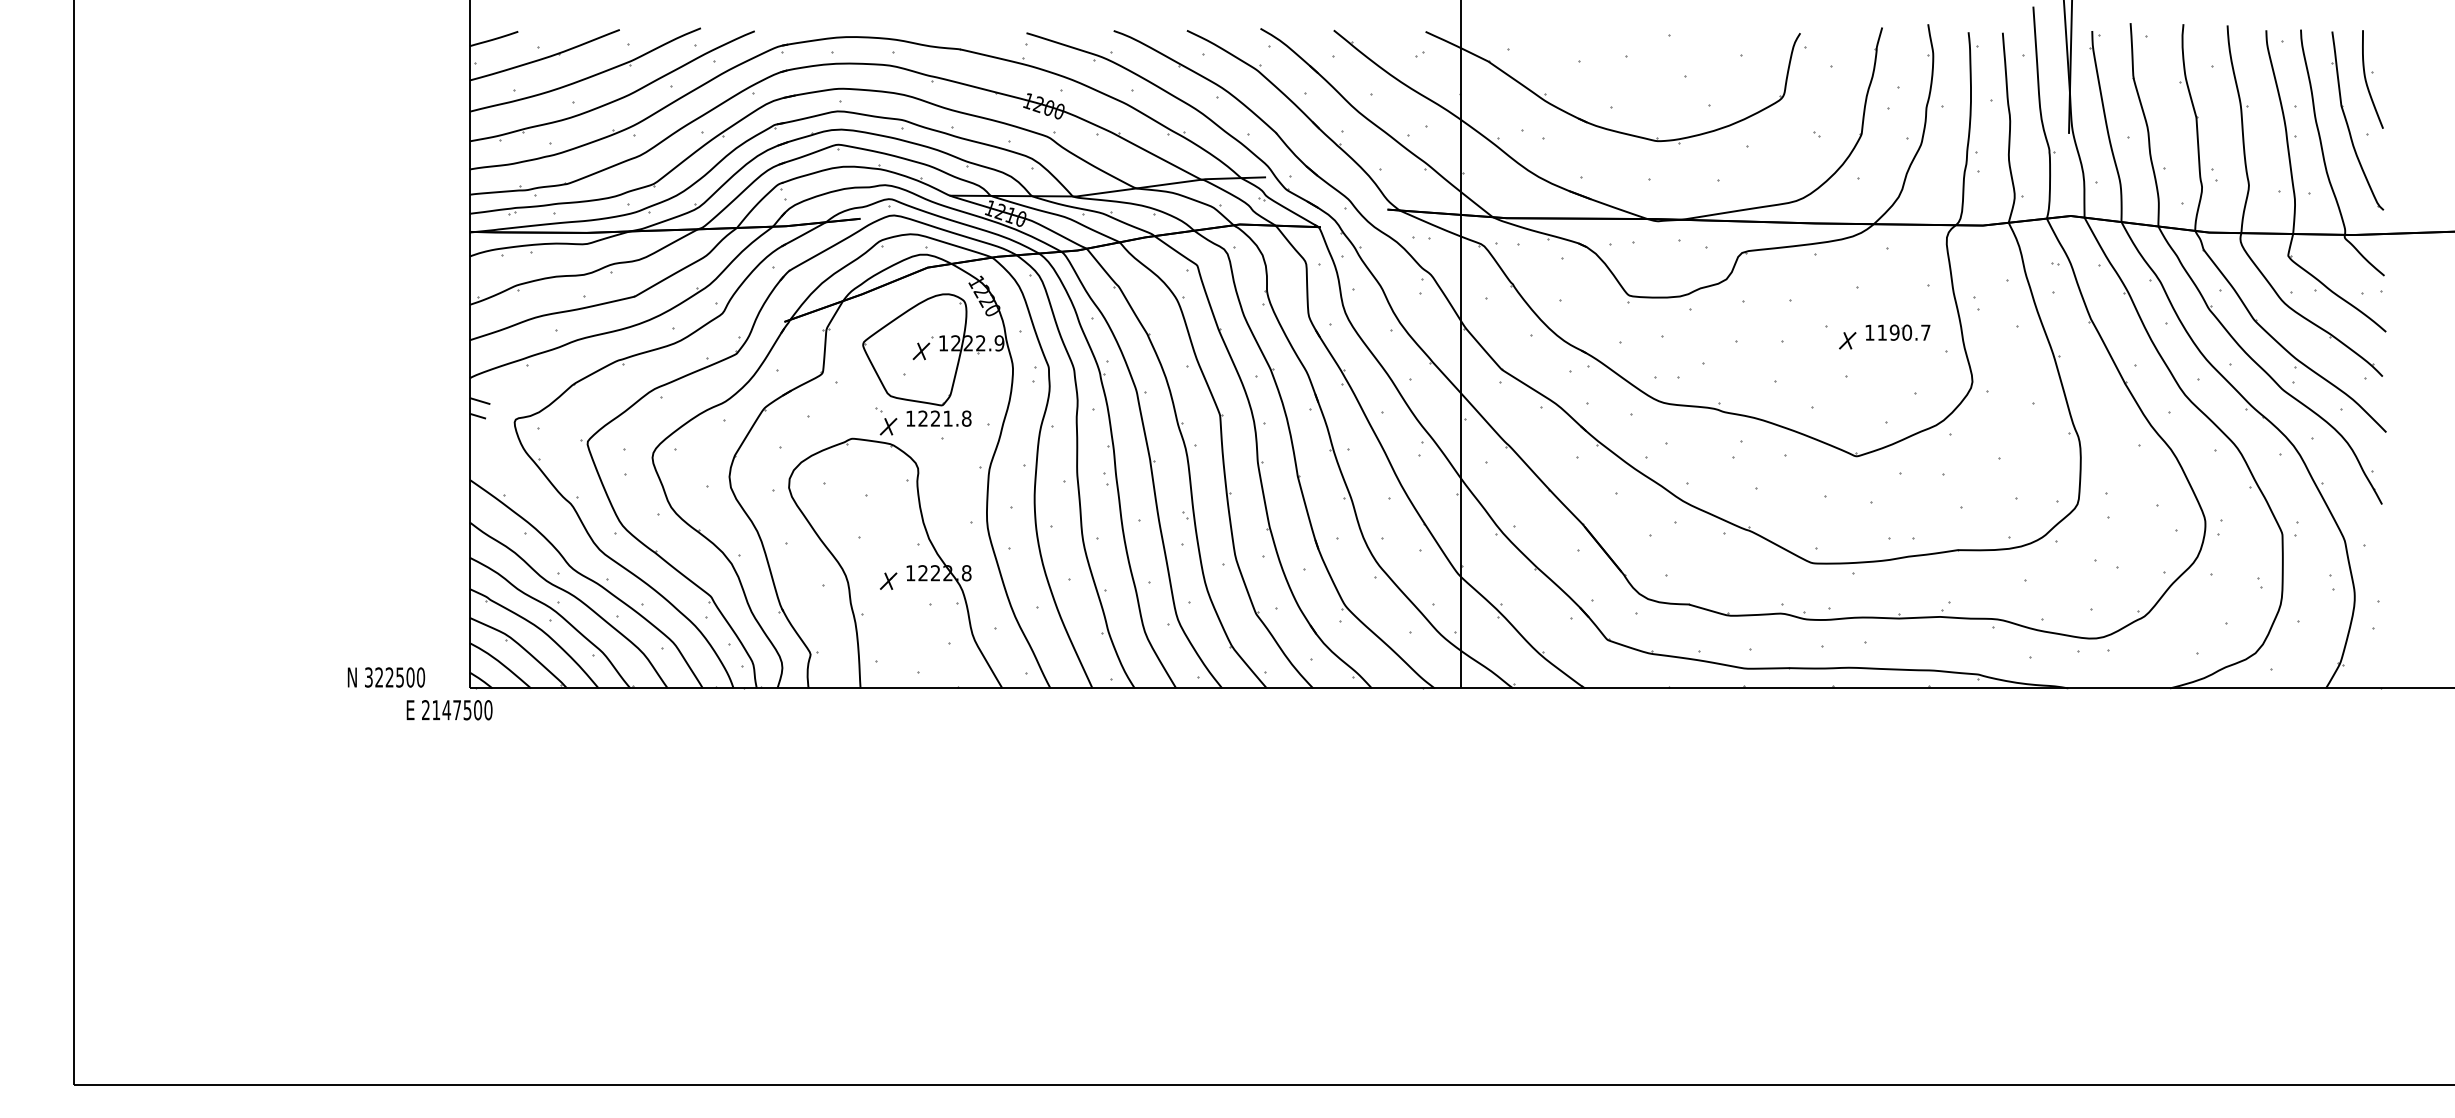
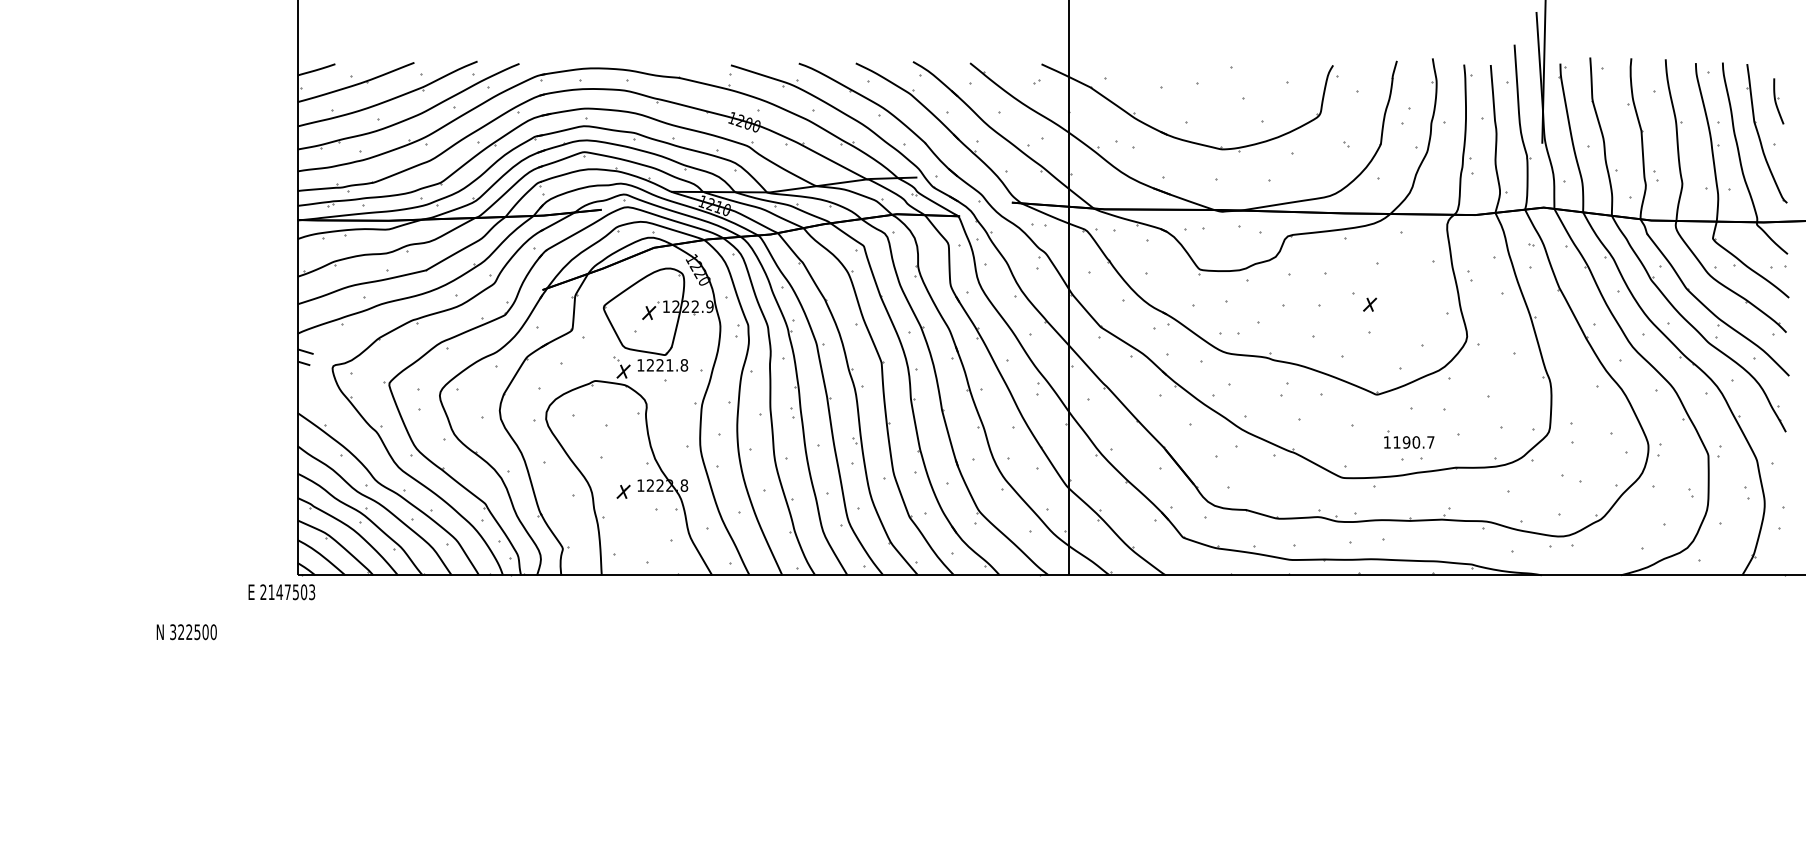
part: (2372, 79) -> (1778, 101), size x0.6
part: (1897, 332) -> (1408, 442), moved
text: (386, 677) -> (186, 632), moved
text: (488, 710) -> (312, 592), 2147500 -> 2147503

